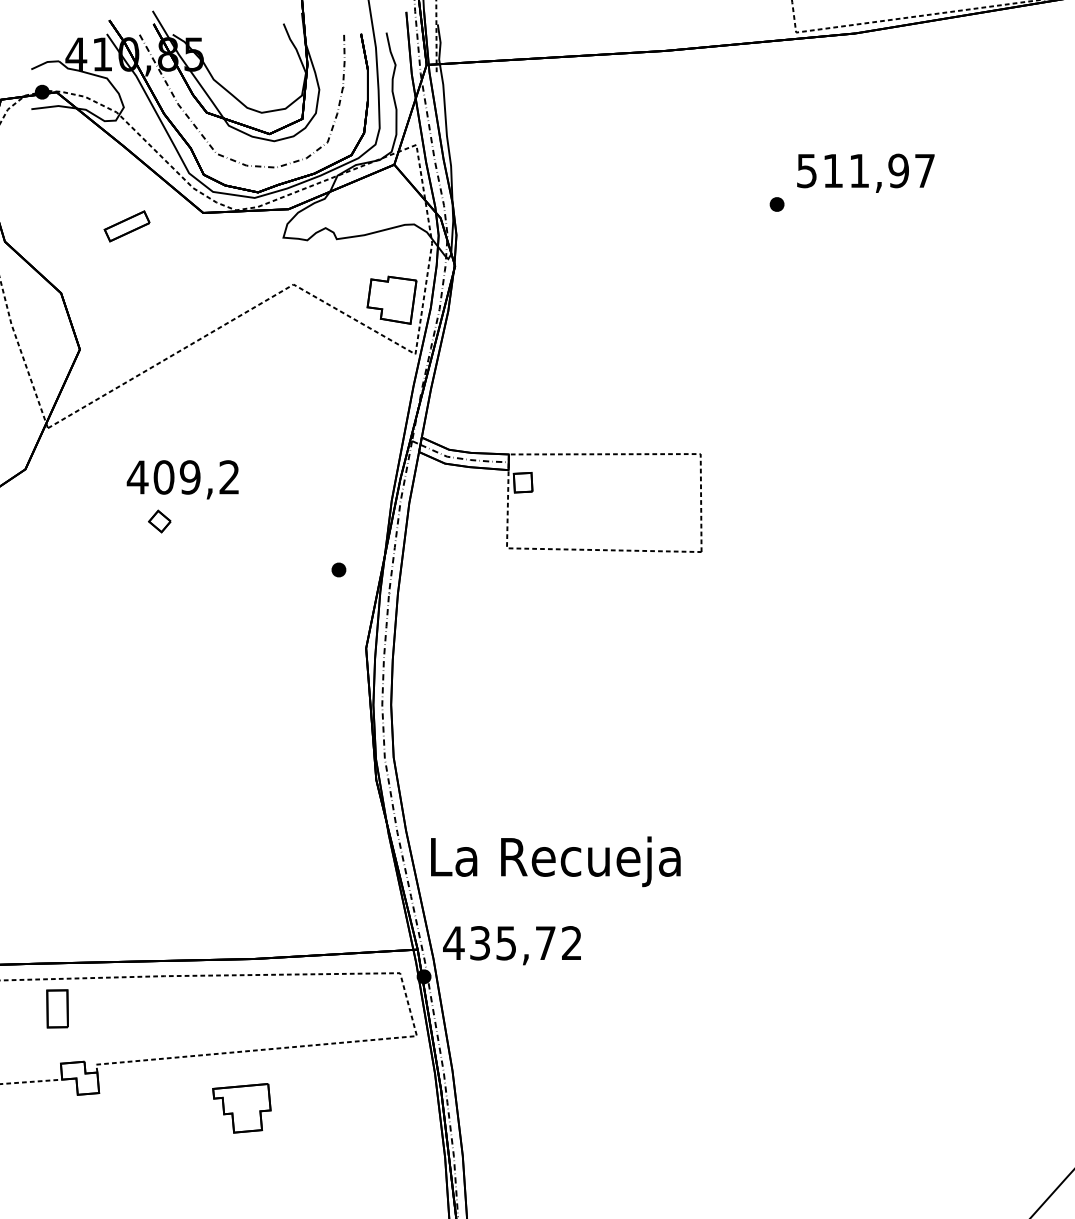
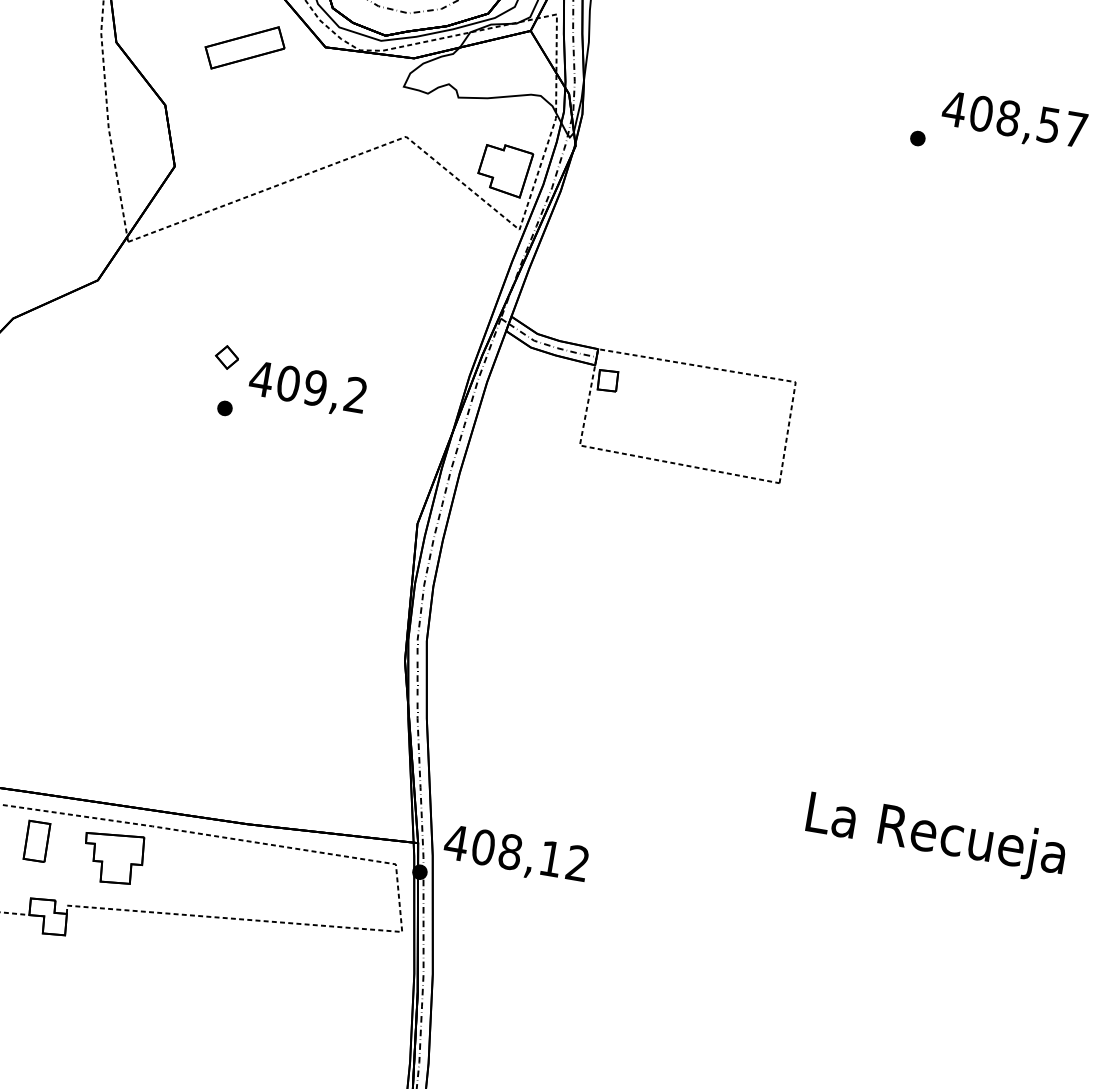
text: (852, 170) -> (1001, 116), 511,97 -> 408,57
part: (126, 226) -> (244, 47), size x1.67
text: (182, 479) -> (307, 388), moved
part: (338, 569) -> (224, 407), moved
text: (555, 861) -> (935, 837), moved
text: (512, 943) -> (516, 853), 435,72 -> 408,12
part: (241, 1108) -> (112, 858), moved

